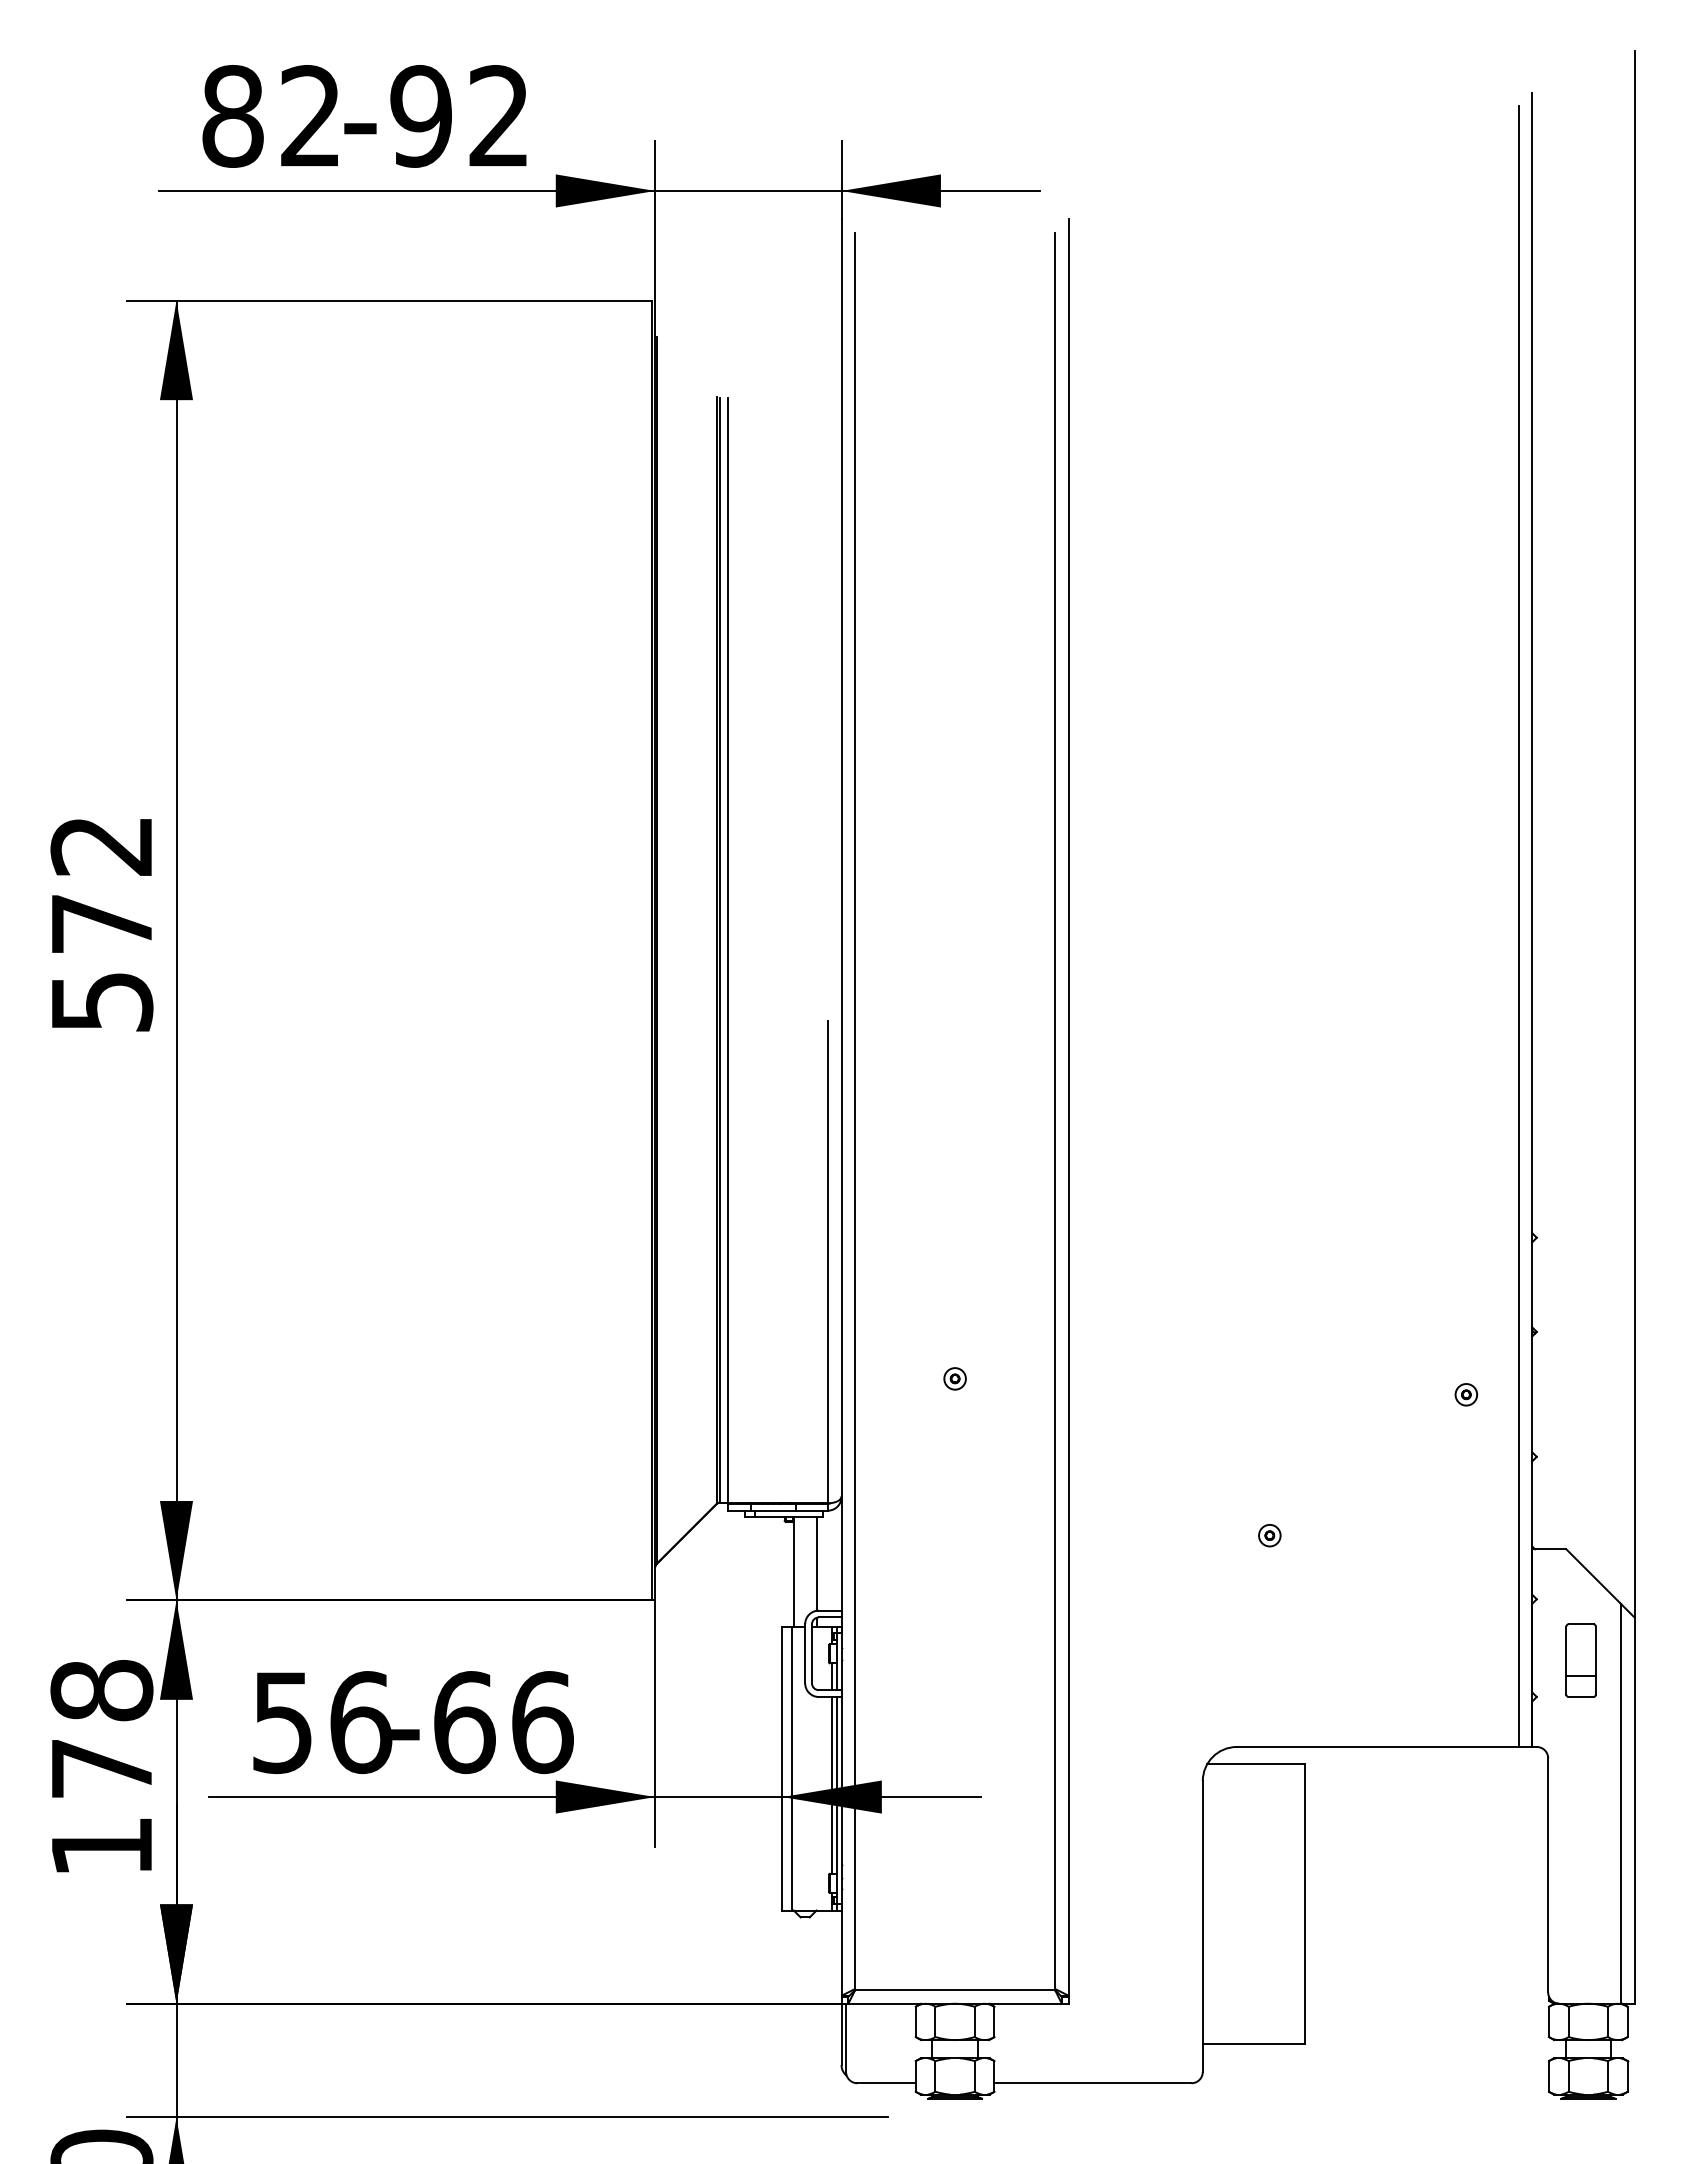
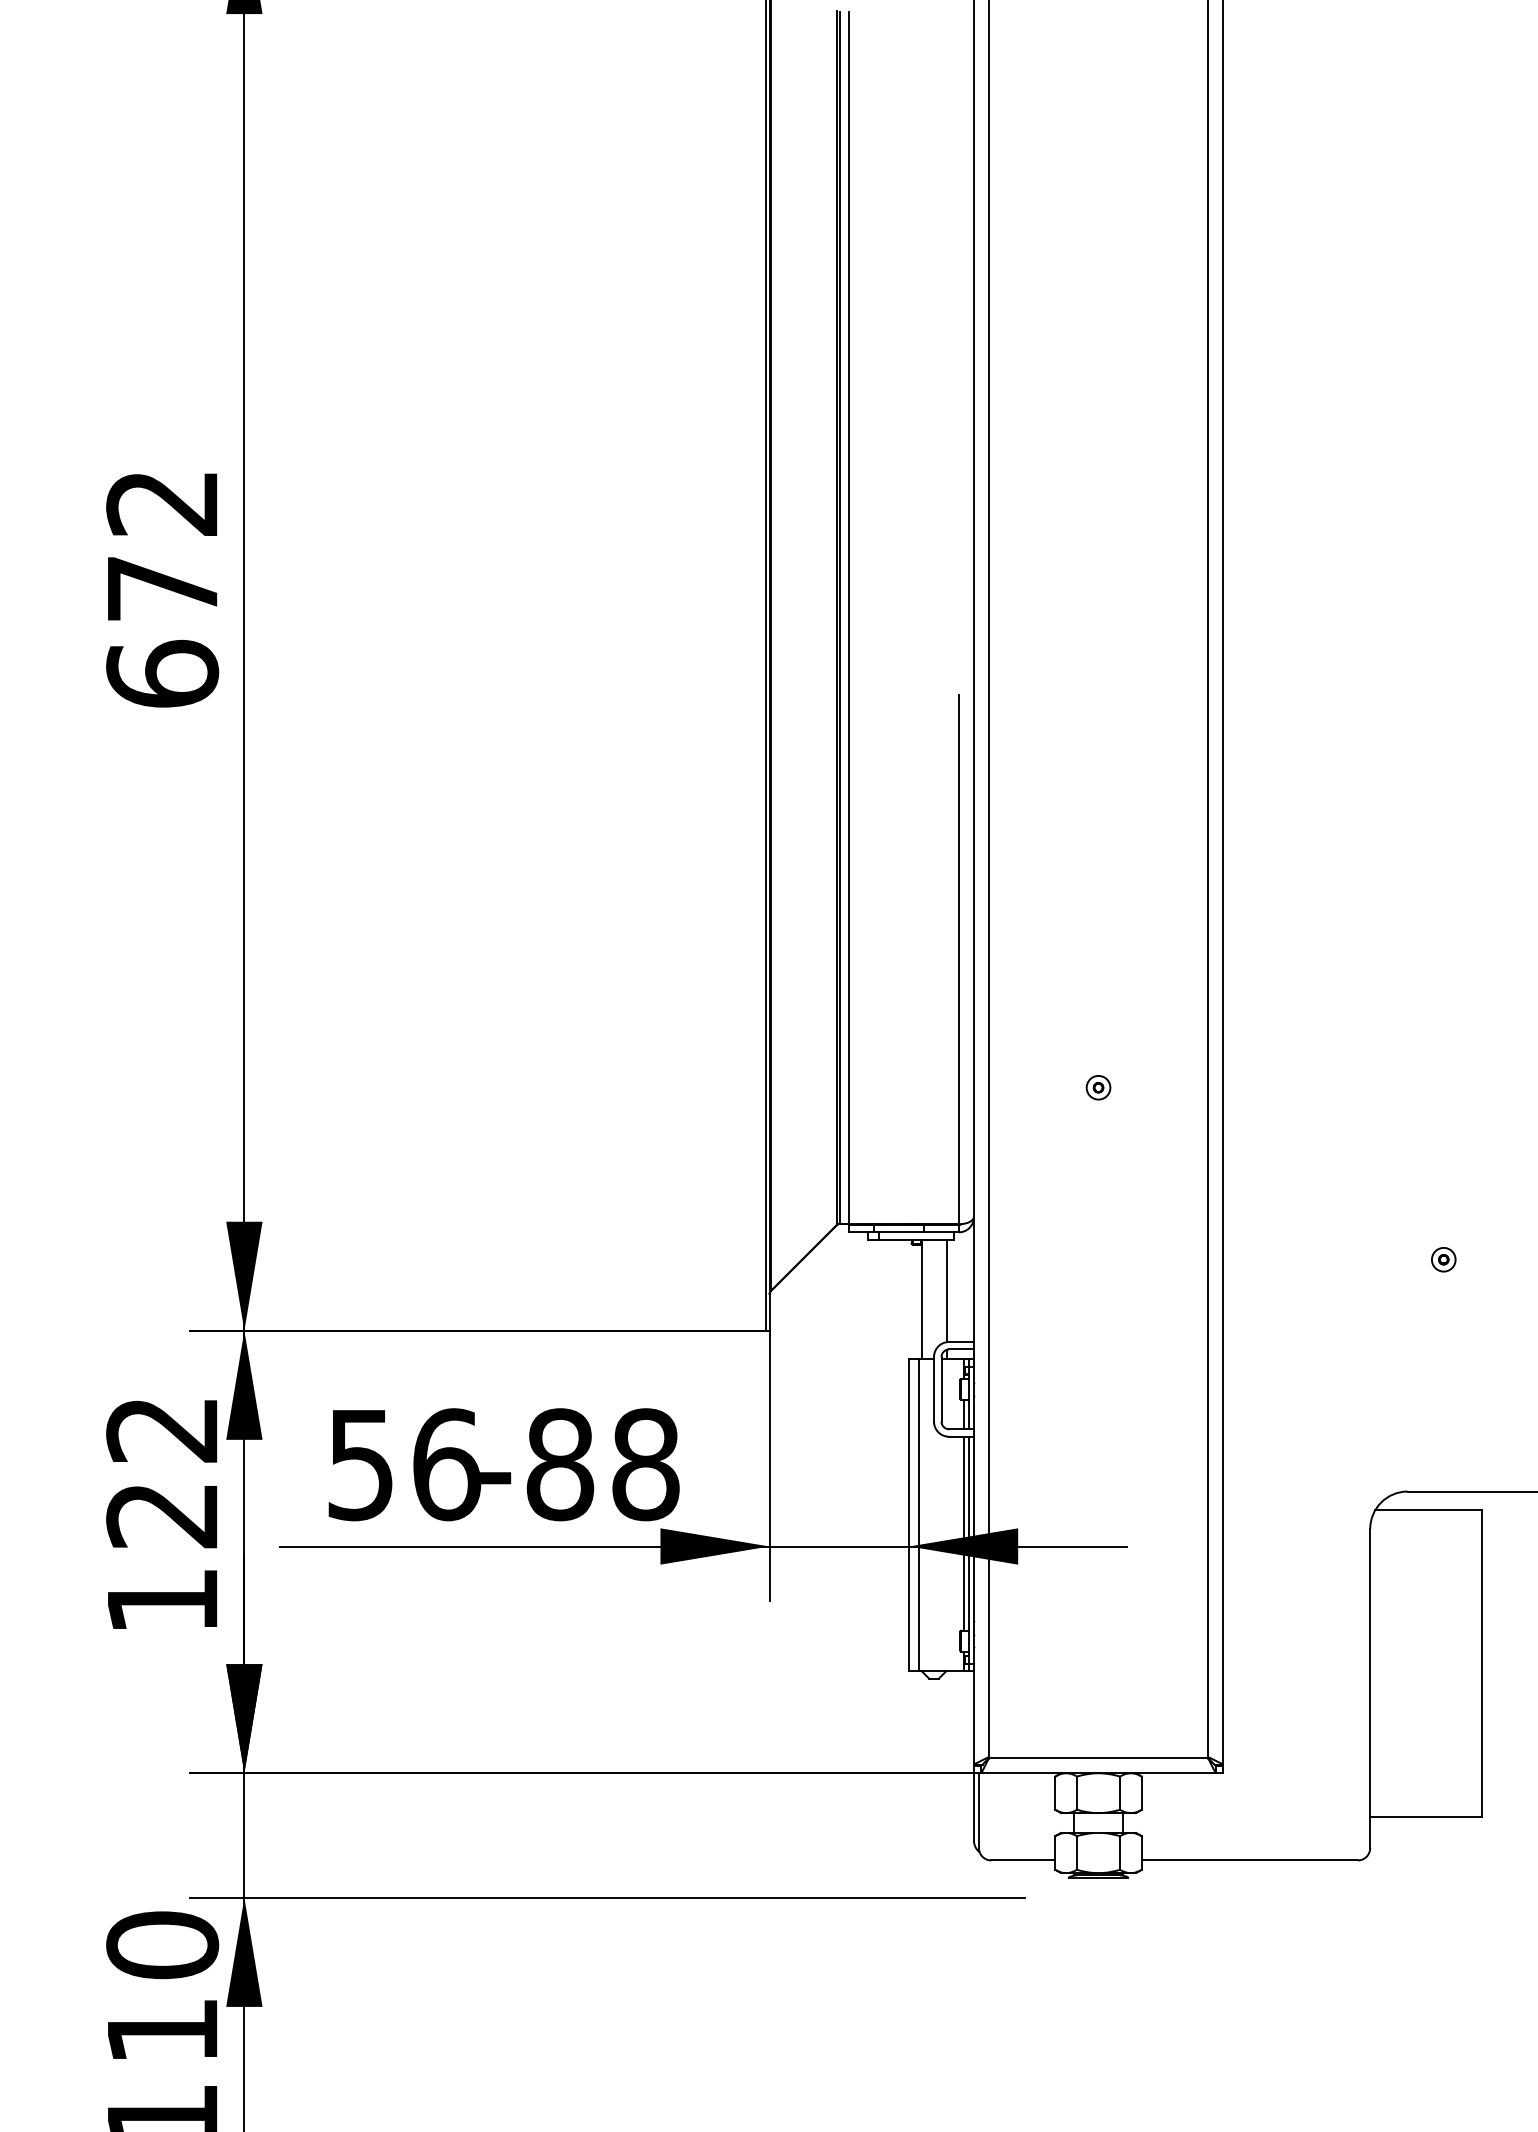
text: (101, 1001) -> (162, 673), 572 -> 672
text: (503, 1722) -> (603, 1464), -66 -> -88
text: (101, 1729) -> (162, 1472), 178 -> 122

